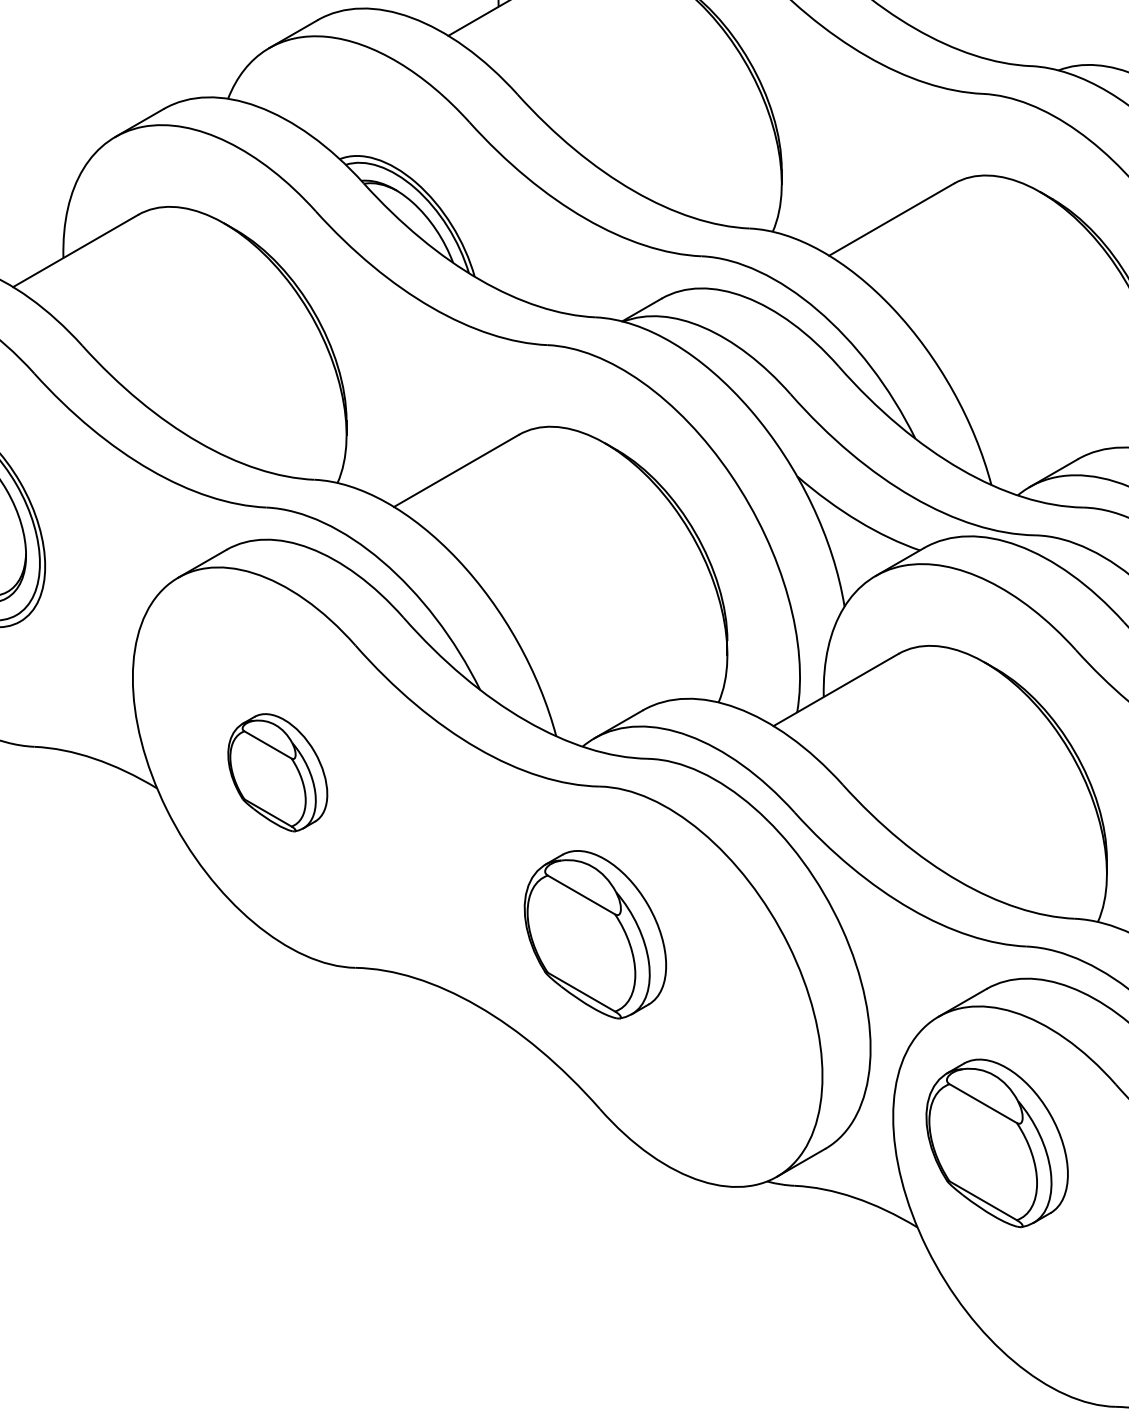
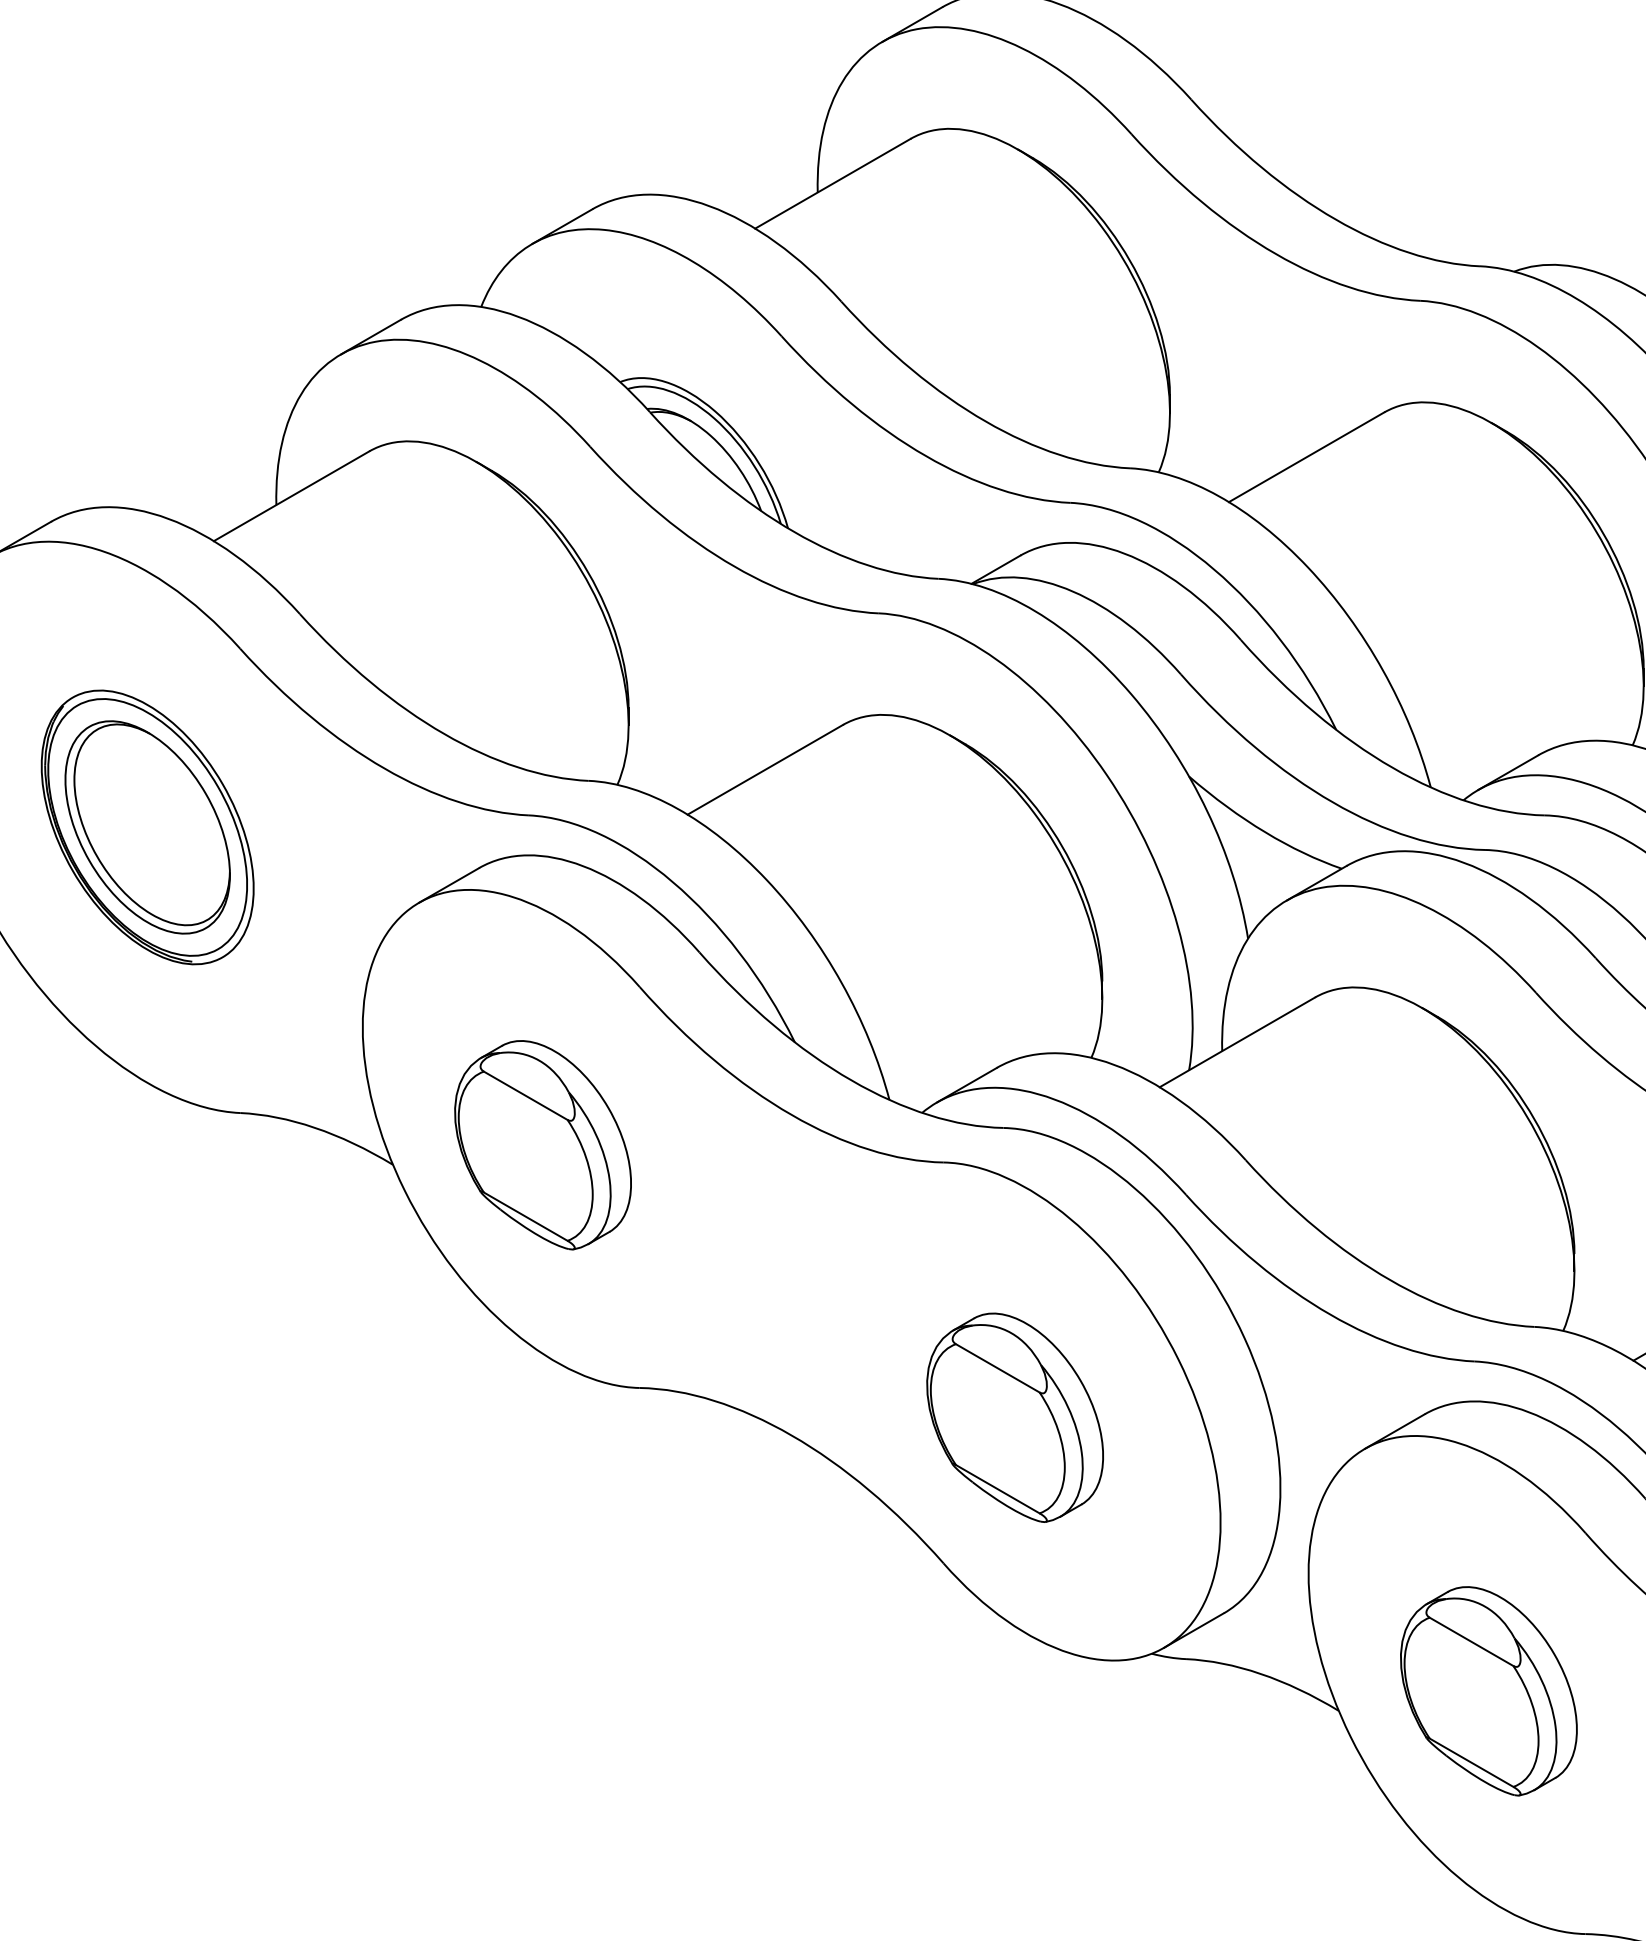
part: (277, 772) -> (542, 1145), size x1.43
part: (594, 934) -> (1014, 1417), moved
part: (996, 1143) -> (1488, 1691), moved

